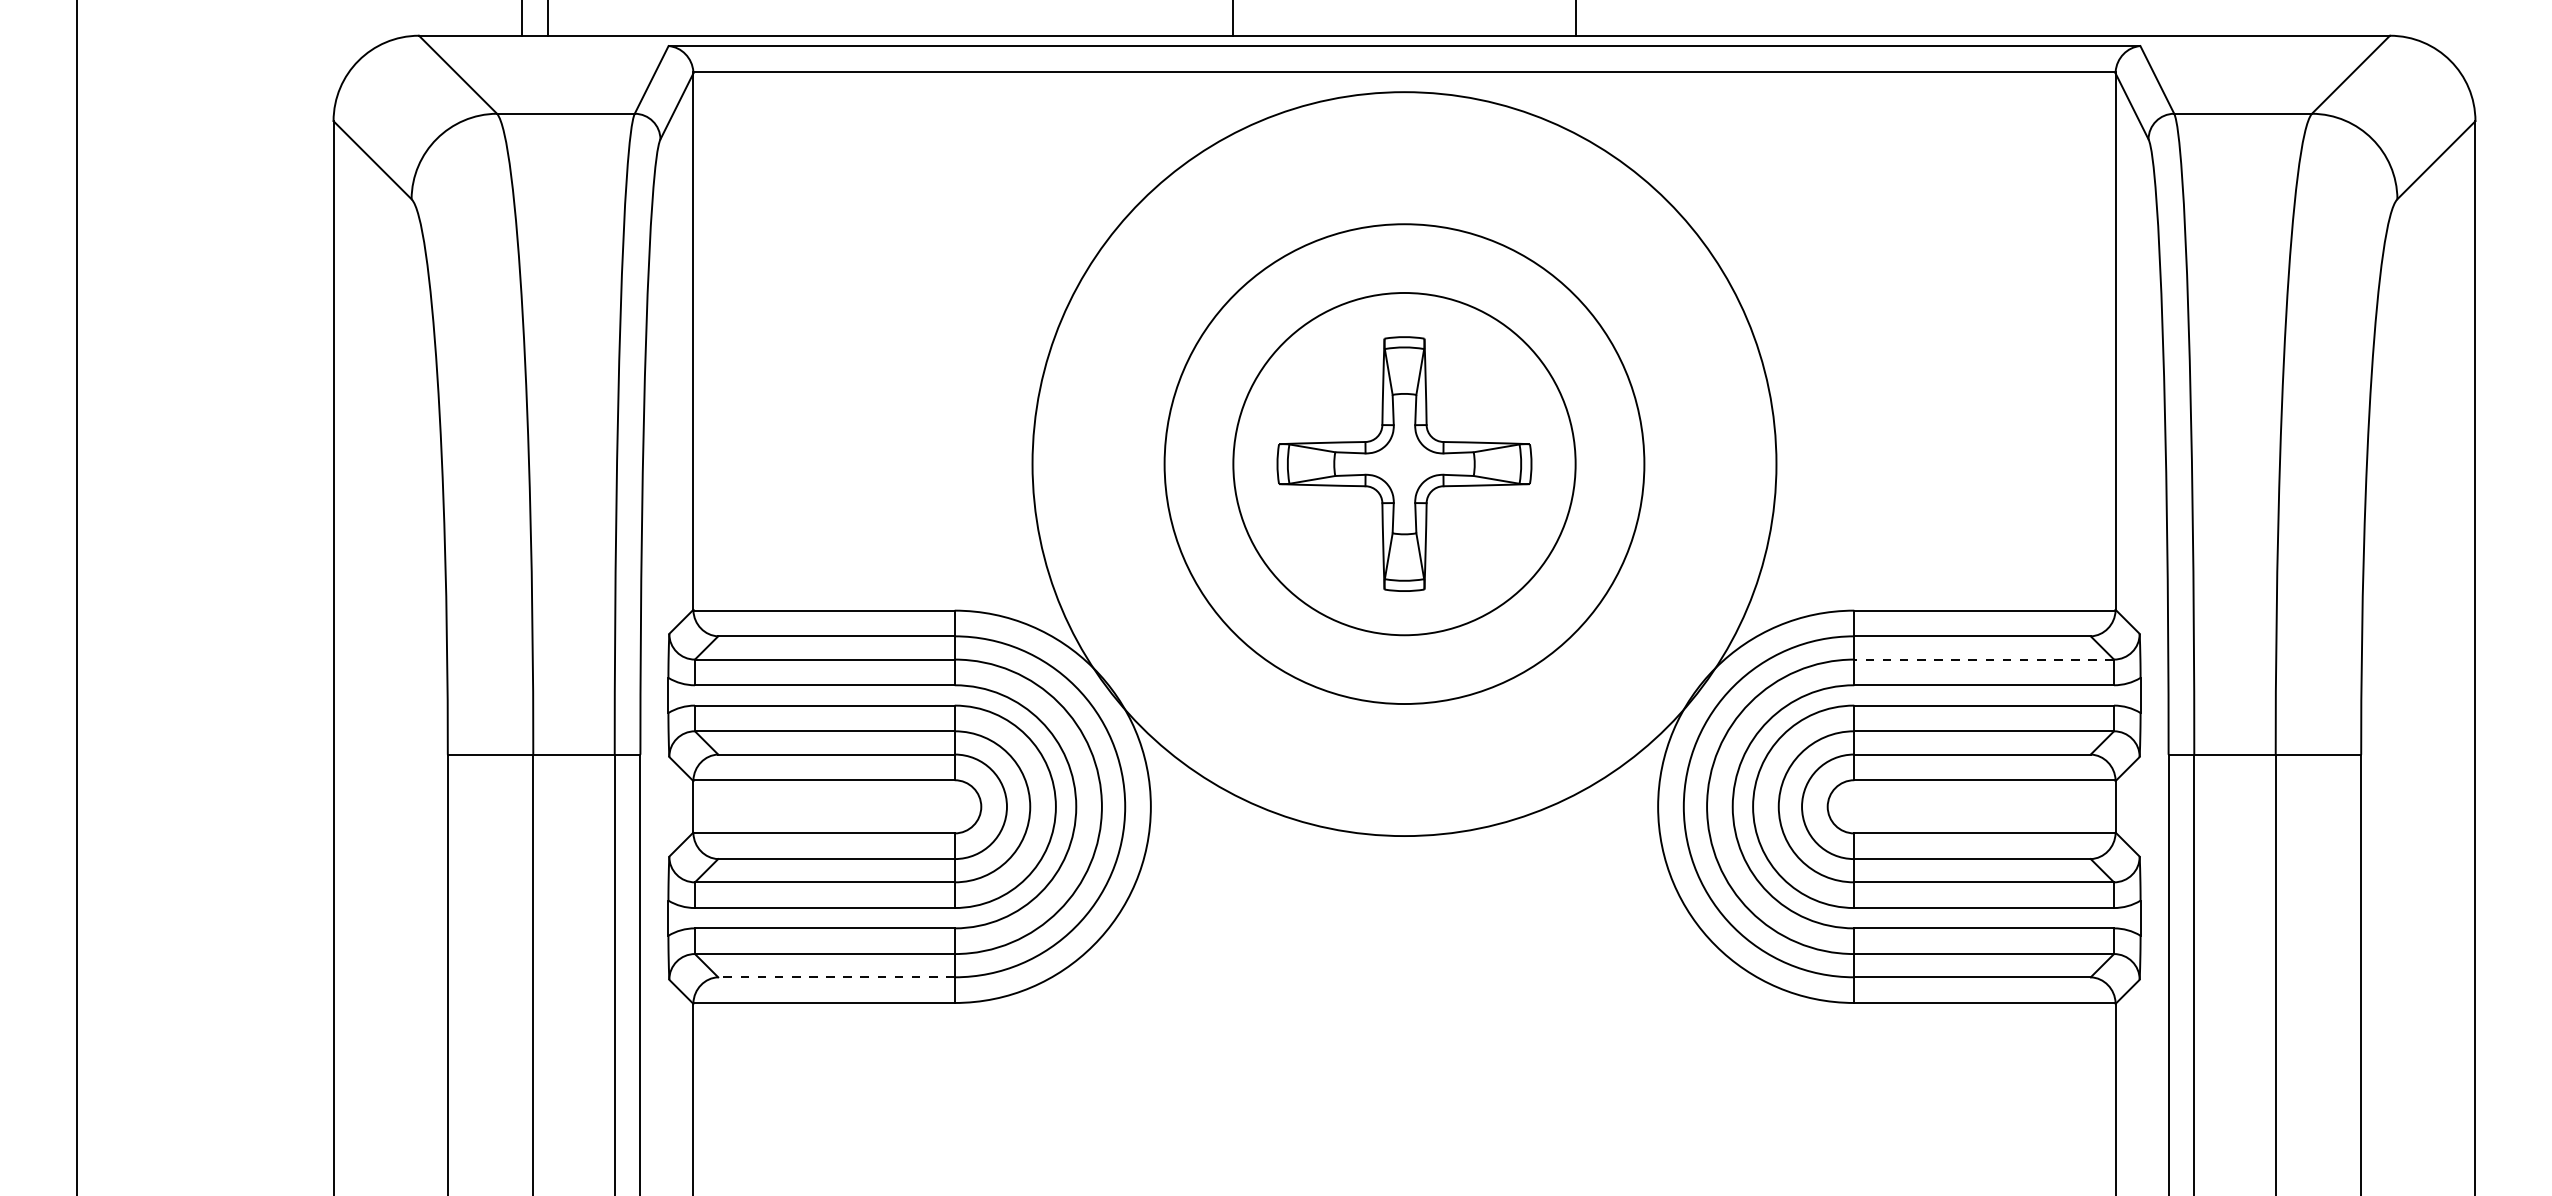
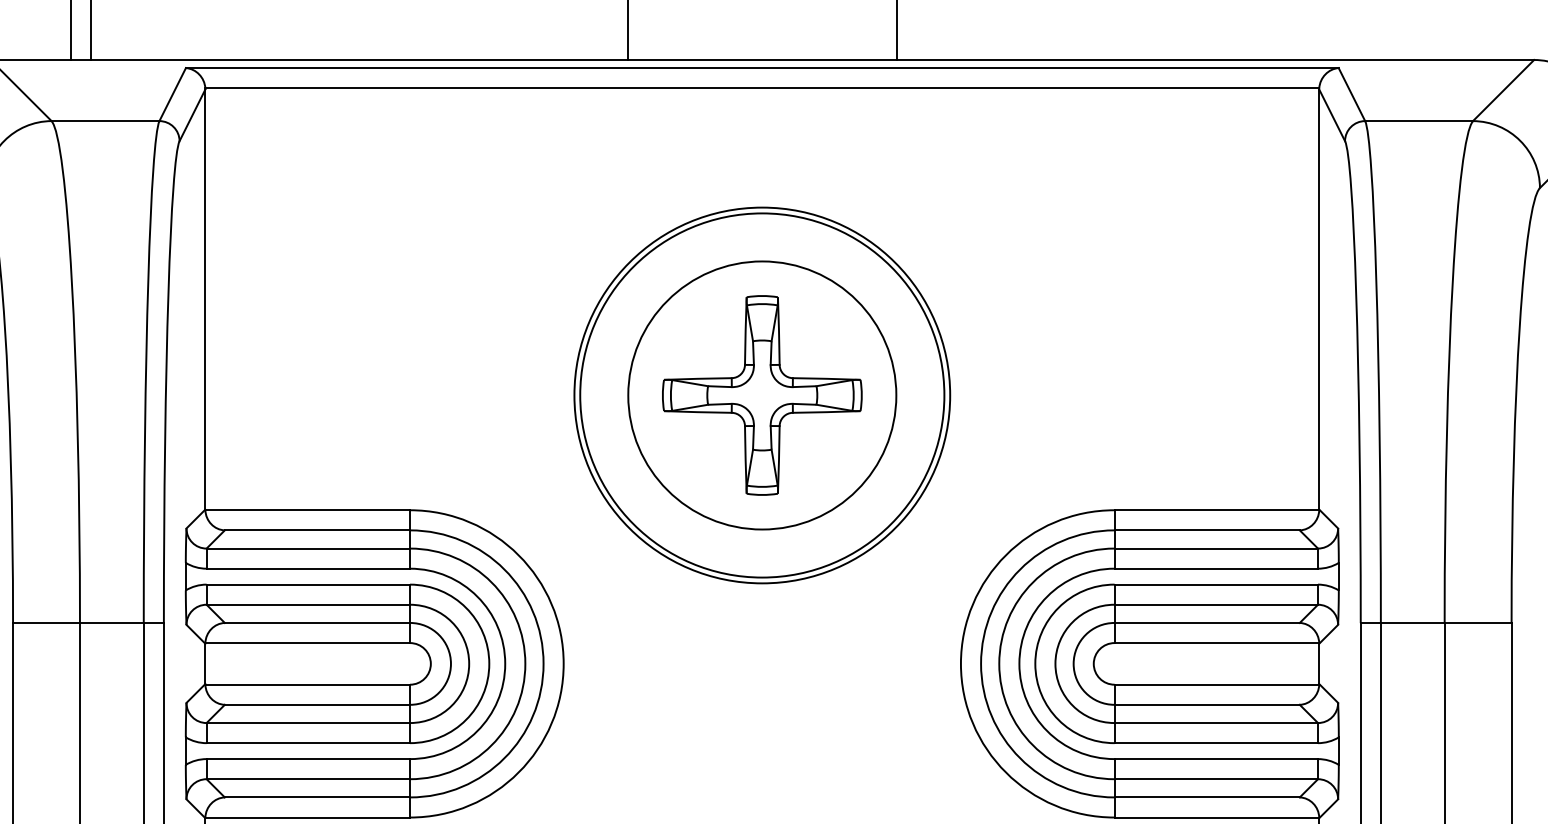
circle: (1404, 463) -> (762, 395), size x0.62
line: (1984, 659) -> (1216, 548), dashed -> solid
line: (835, 977) -> (316, 797), dashed -> solid

